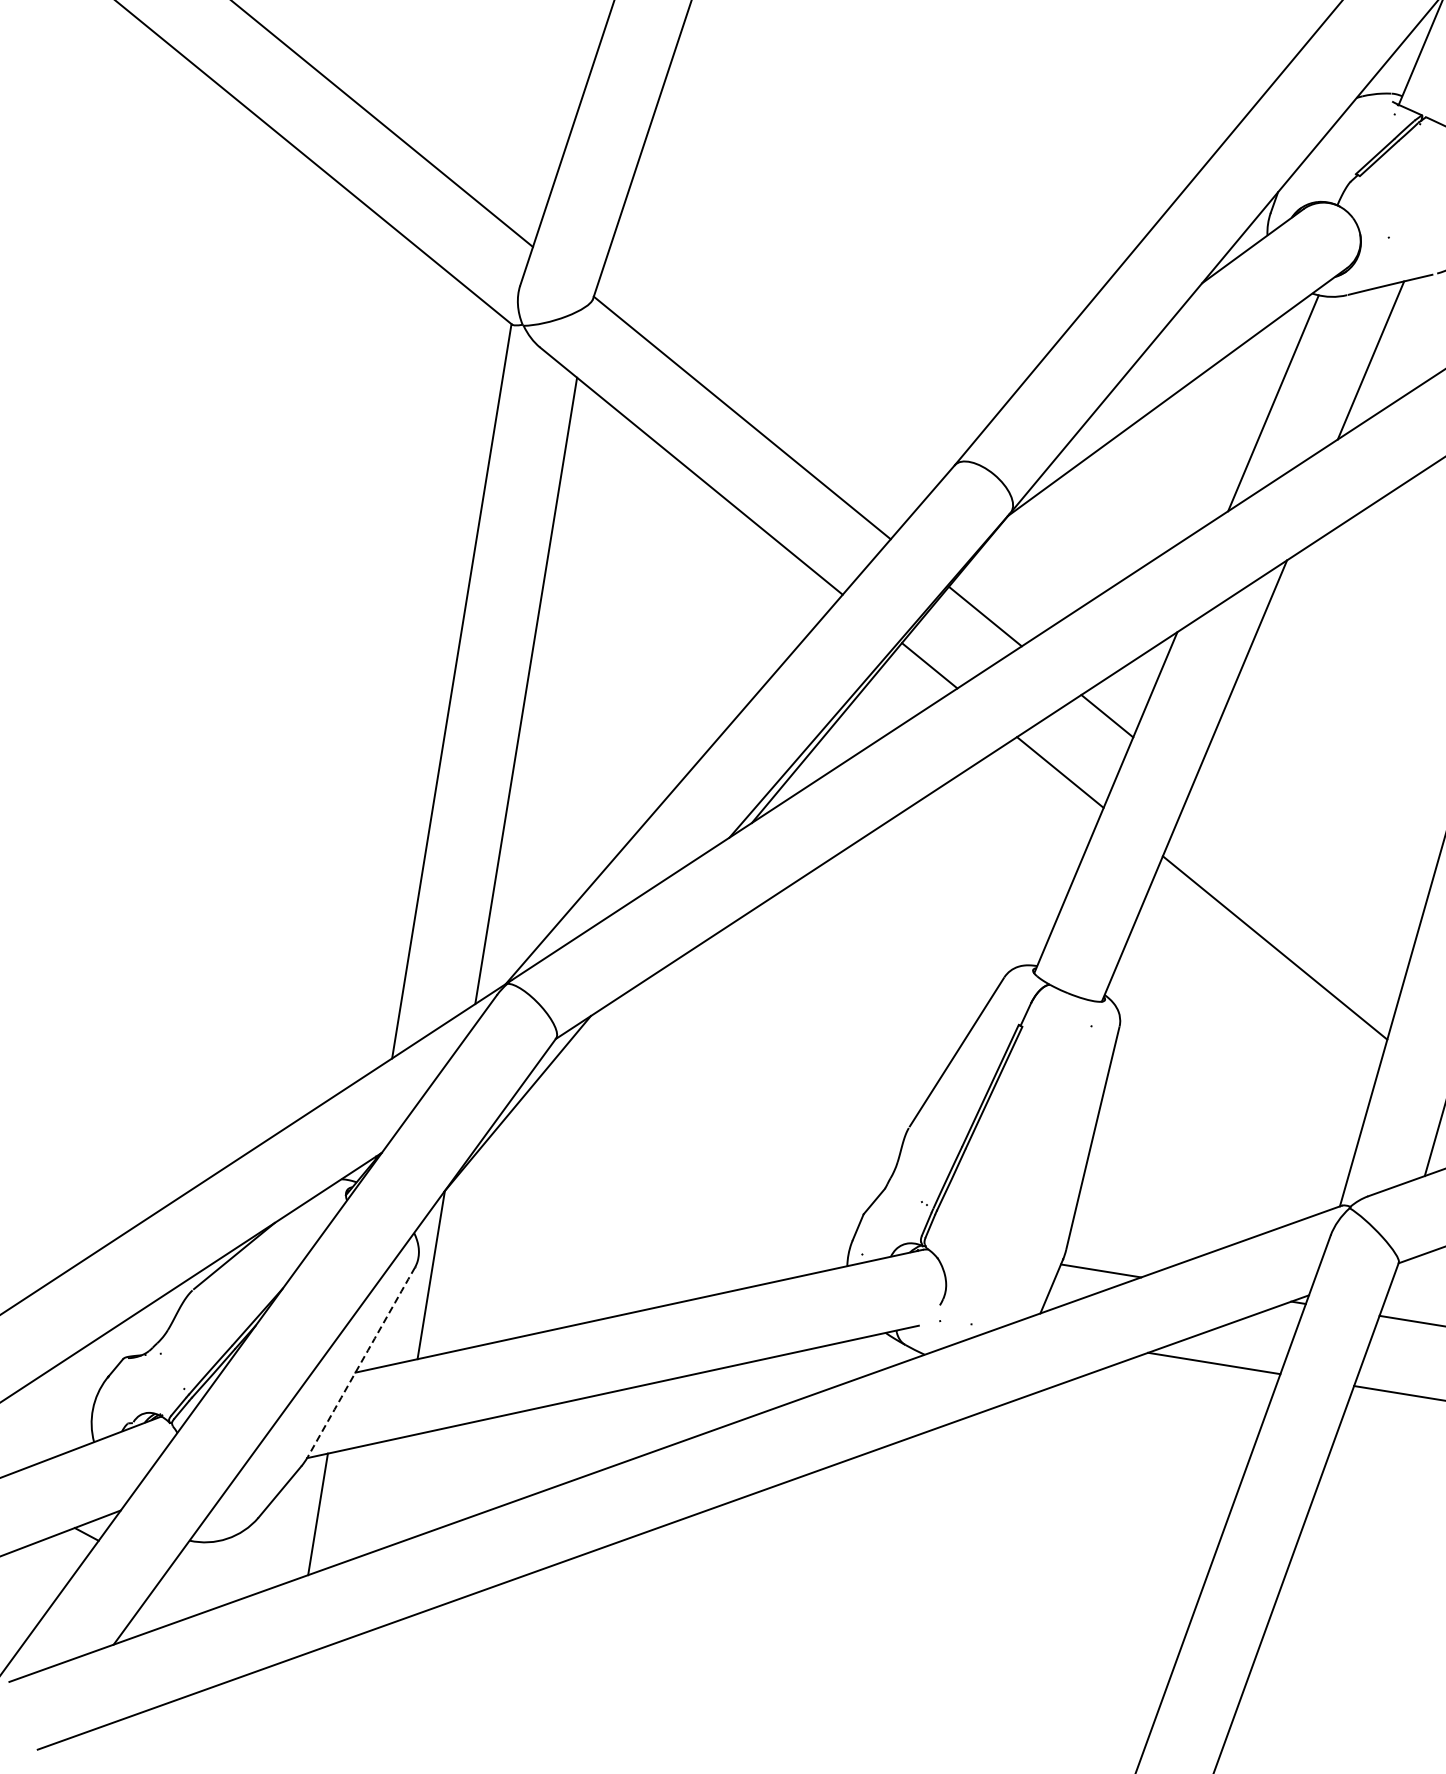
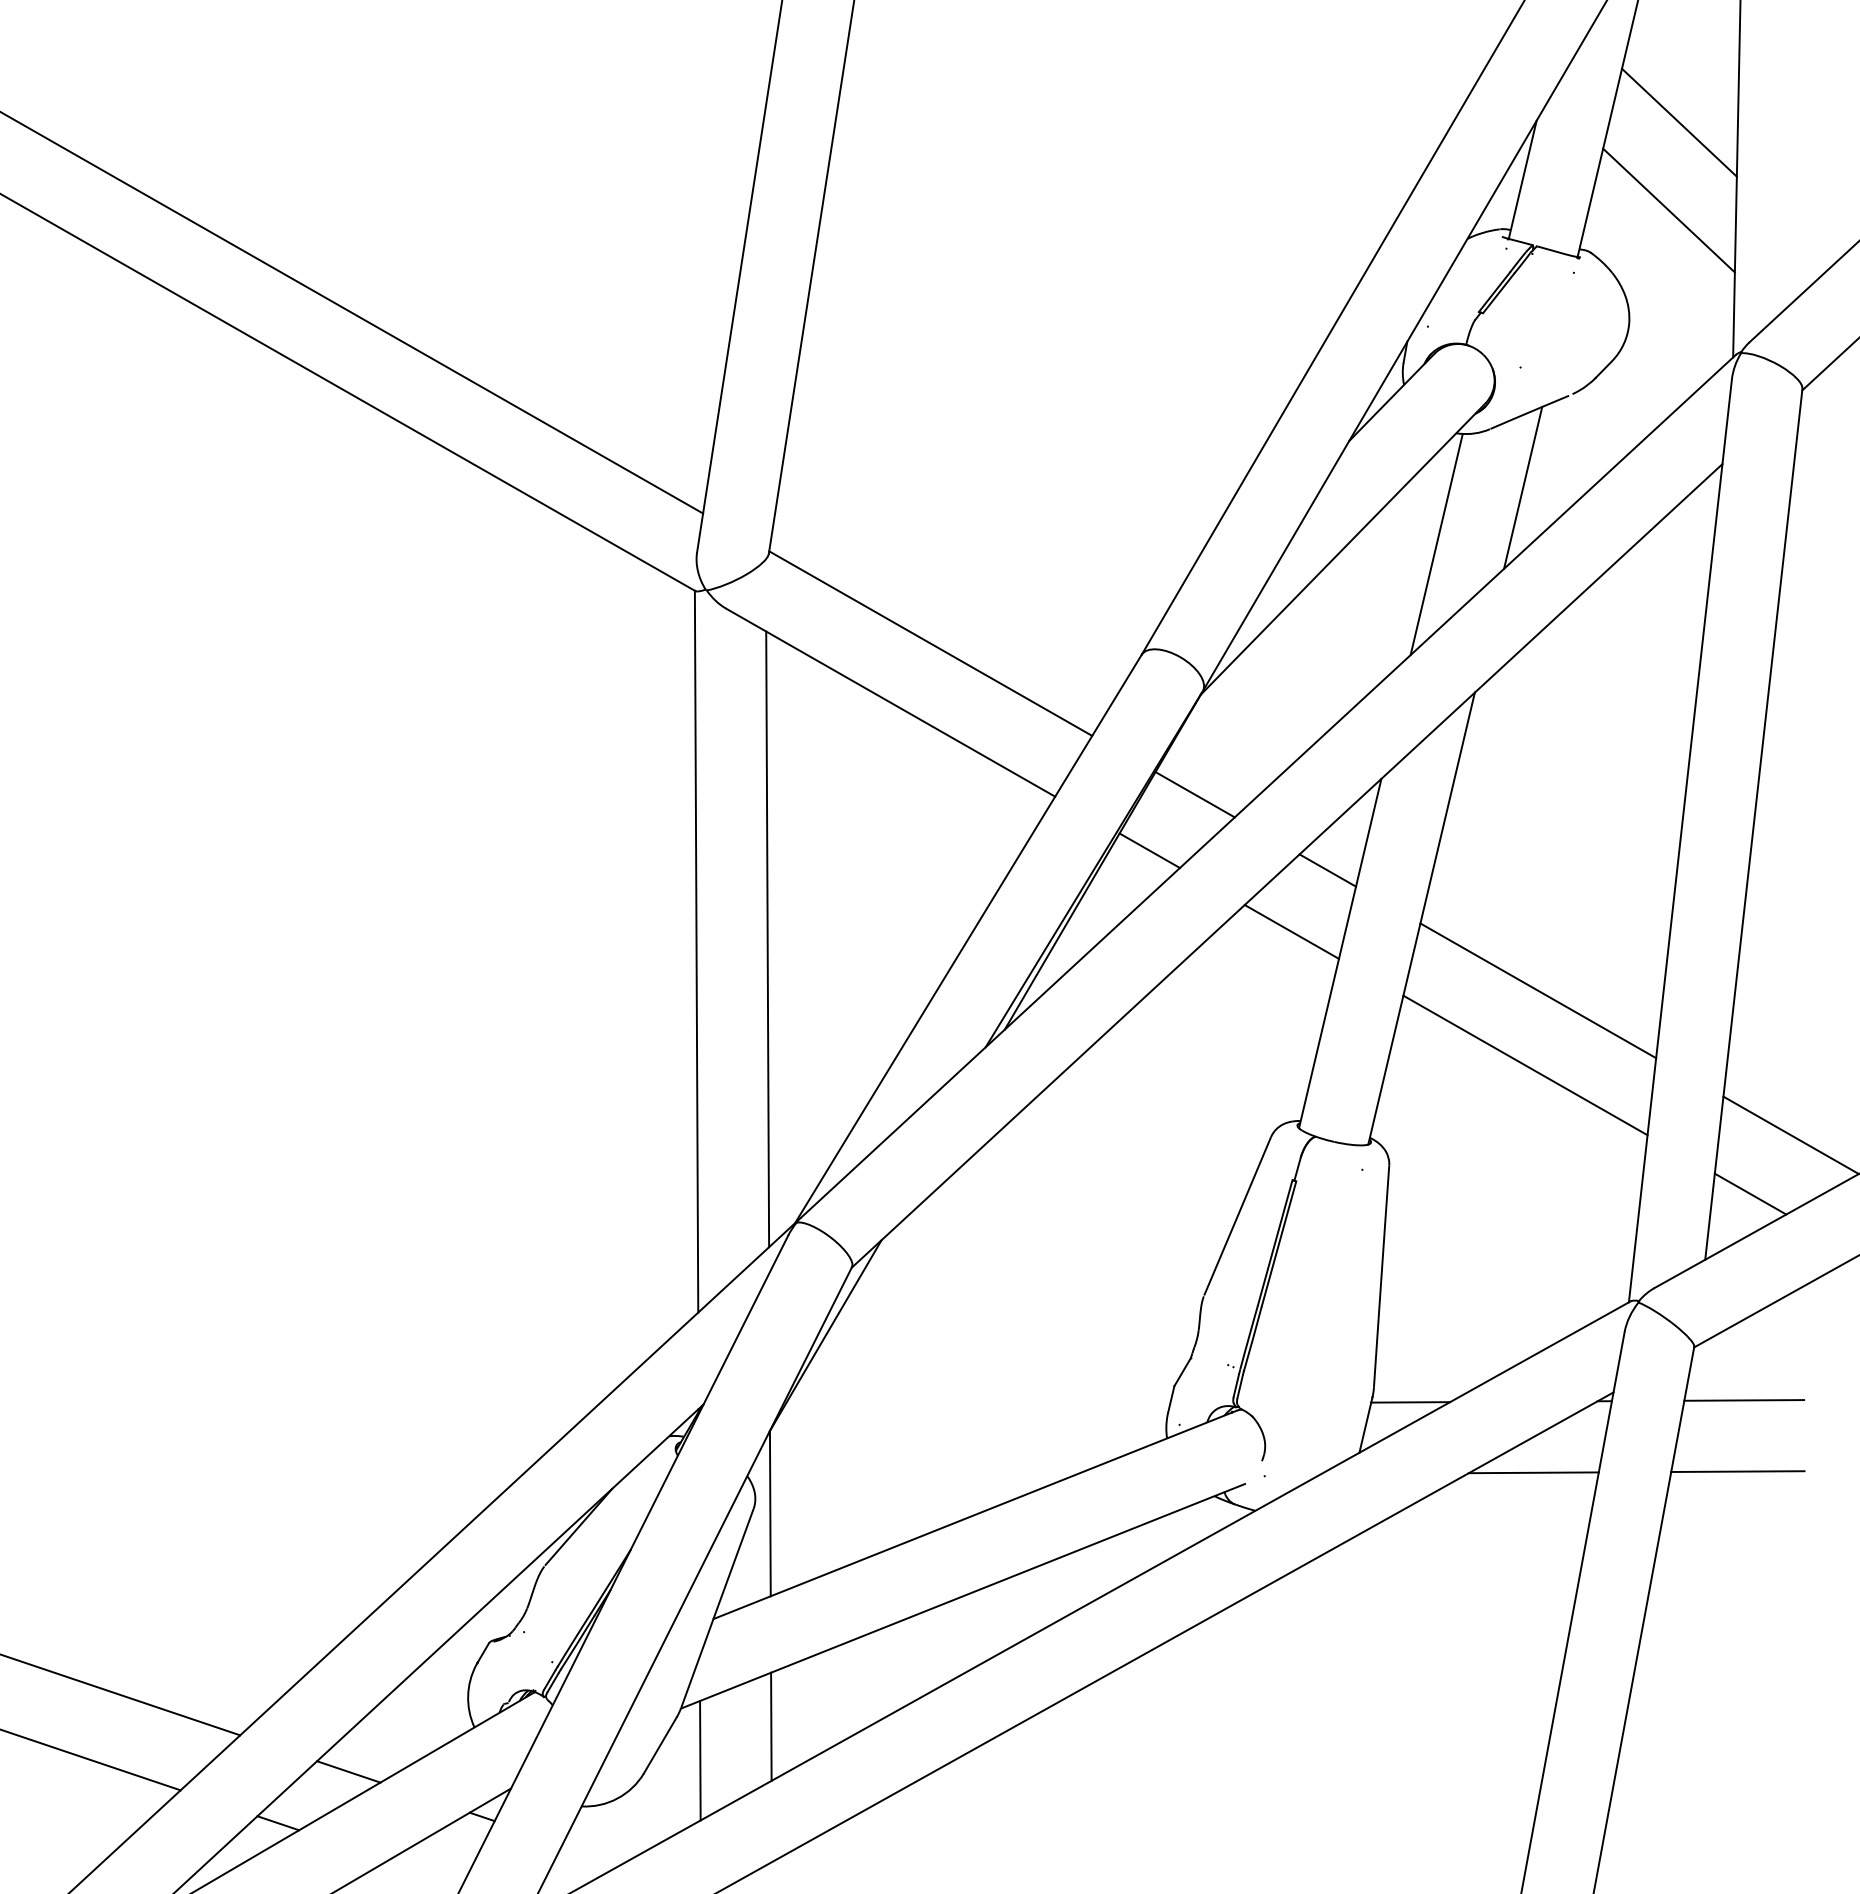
line: (1301, 873) -> (1538, 990), added
line: (361, 1362) -> (717, 1608), dashed -> solid
line: (396, 1491) -> (771, 1726), added

